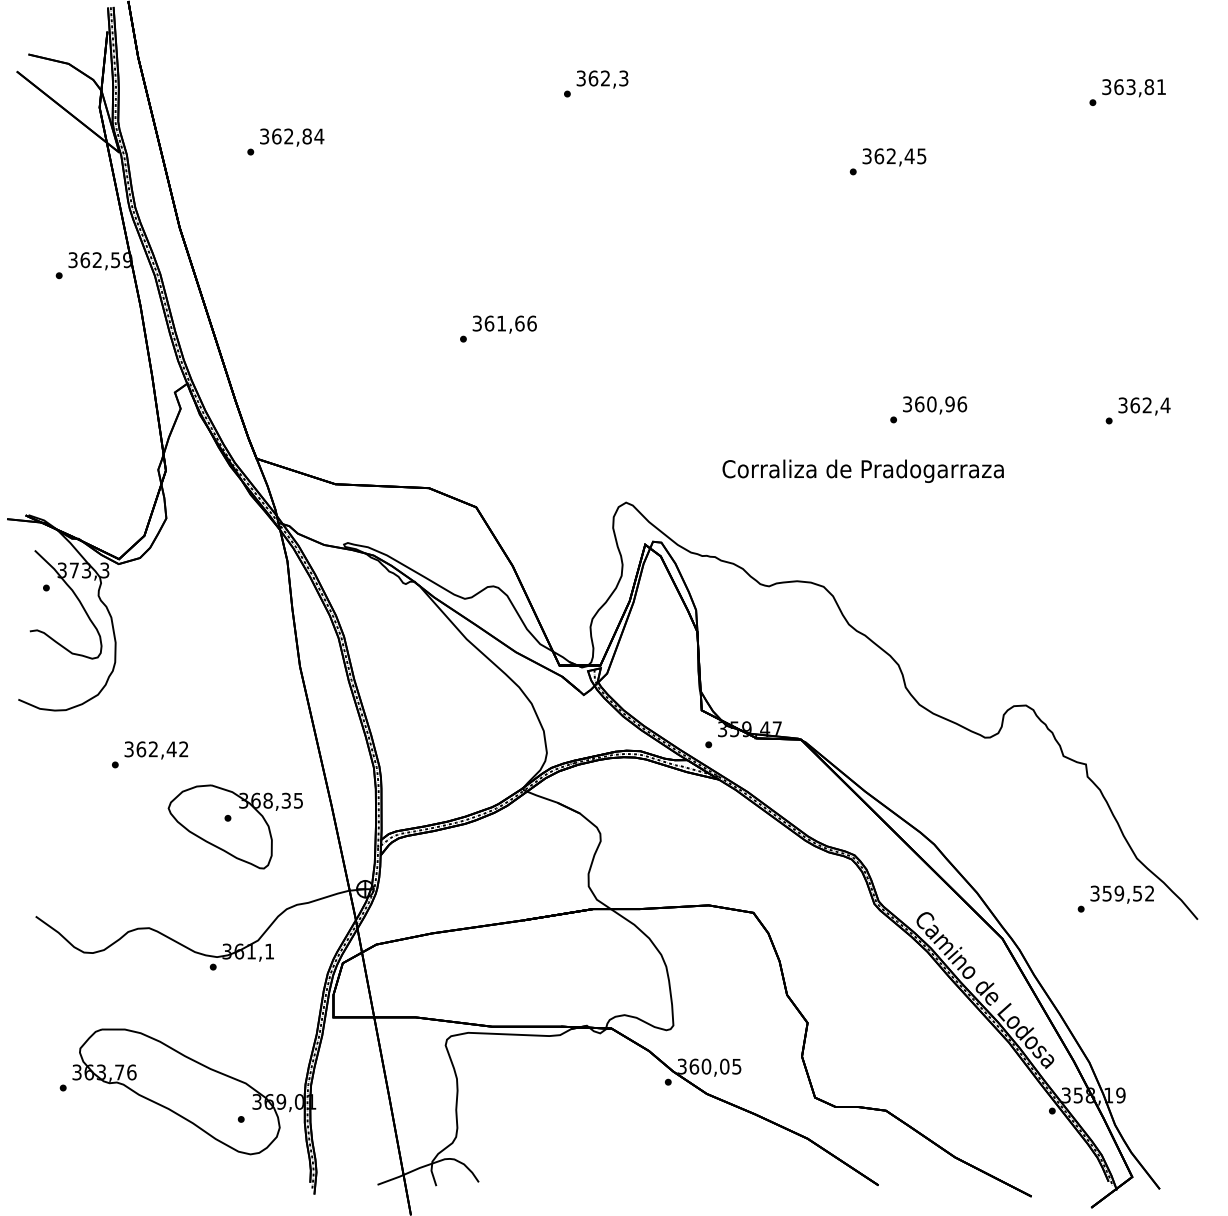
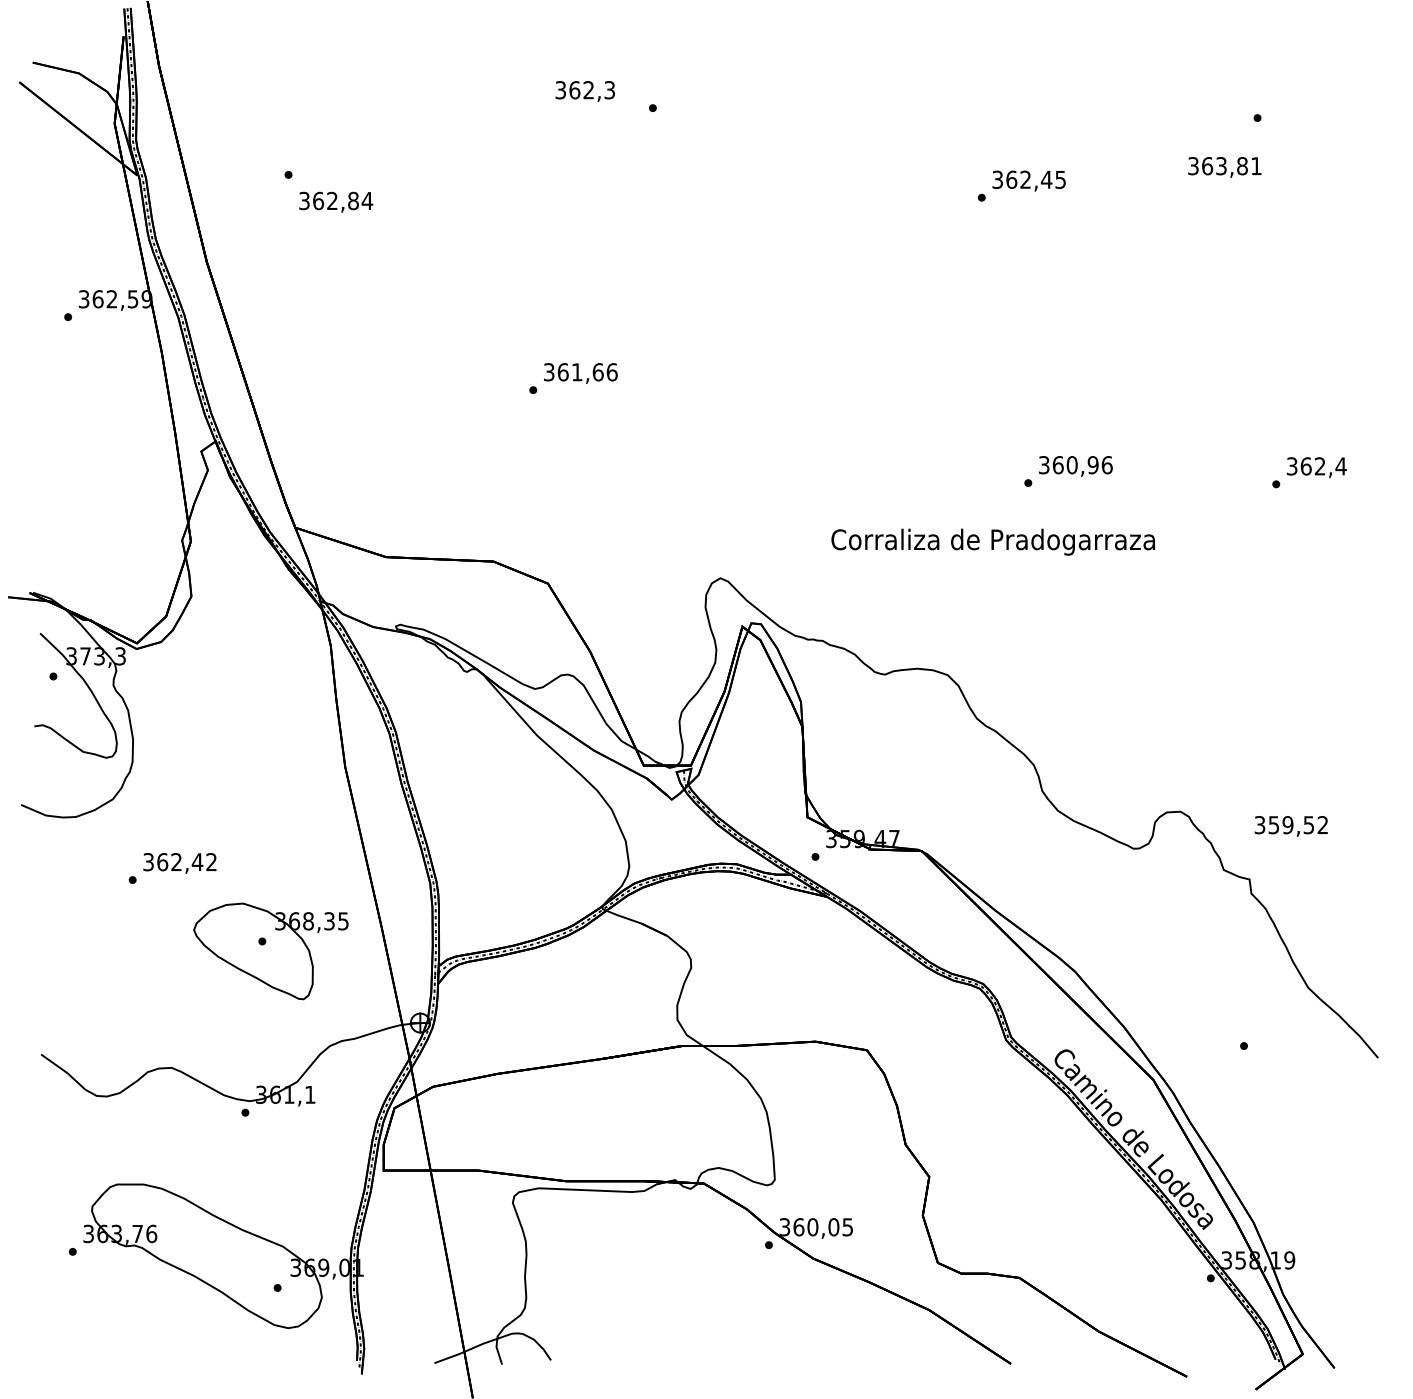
text: (601, 79) -> (584, 91), moved
text: (1133, 88) -> (1224, 167), moved
text: (292, 136) -> (336, 201), moved
text: (1121, 894) -> (1290, 826), moved

